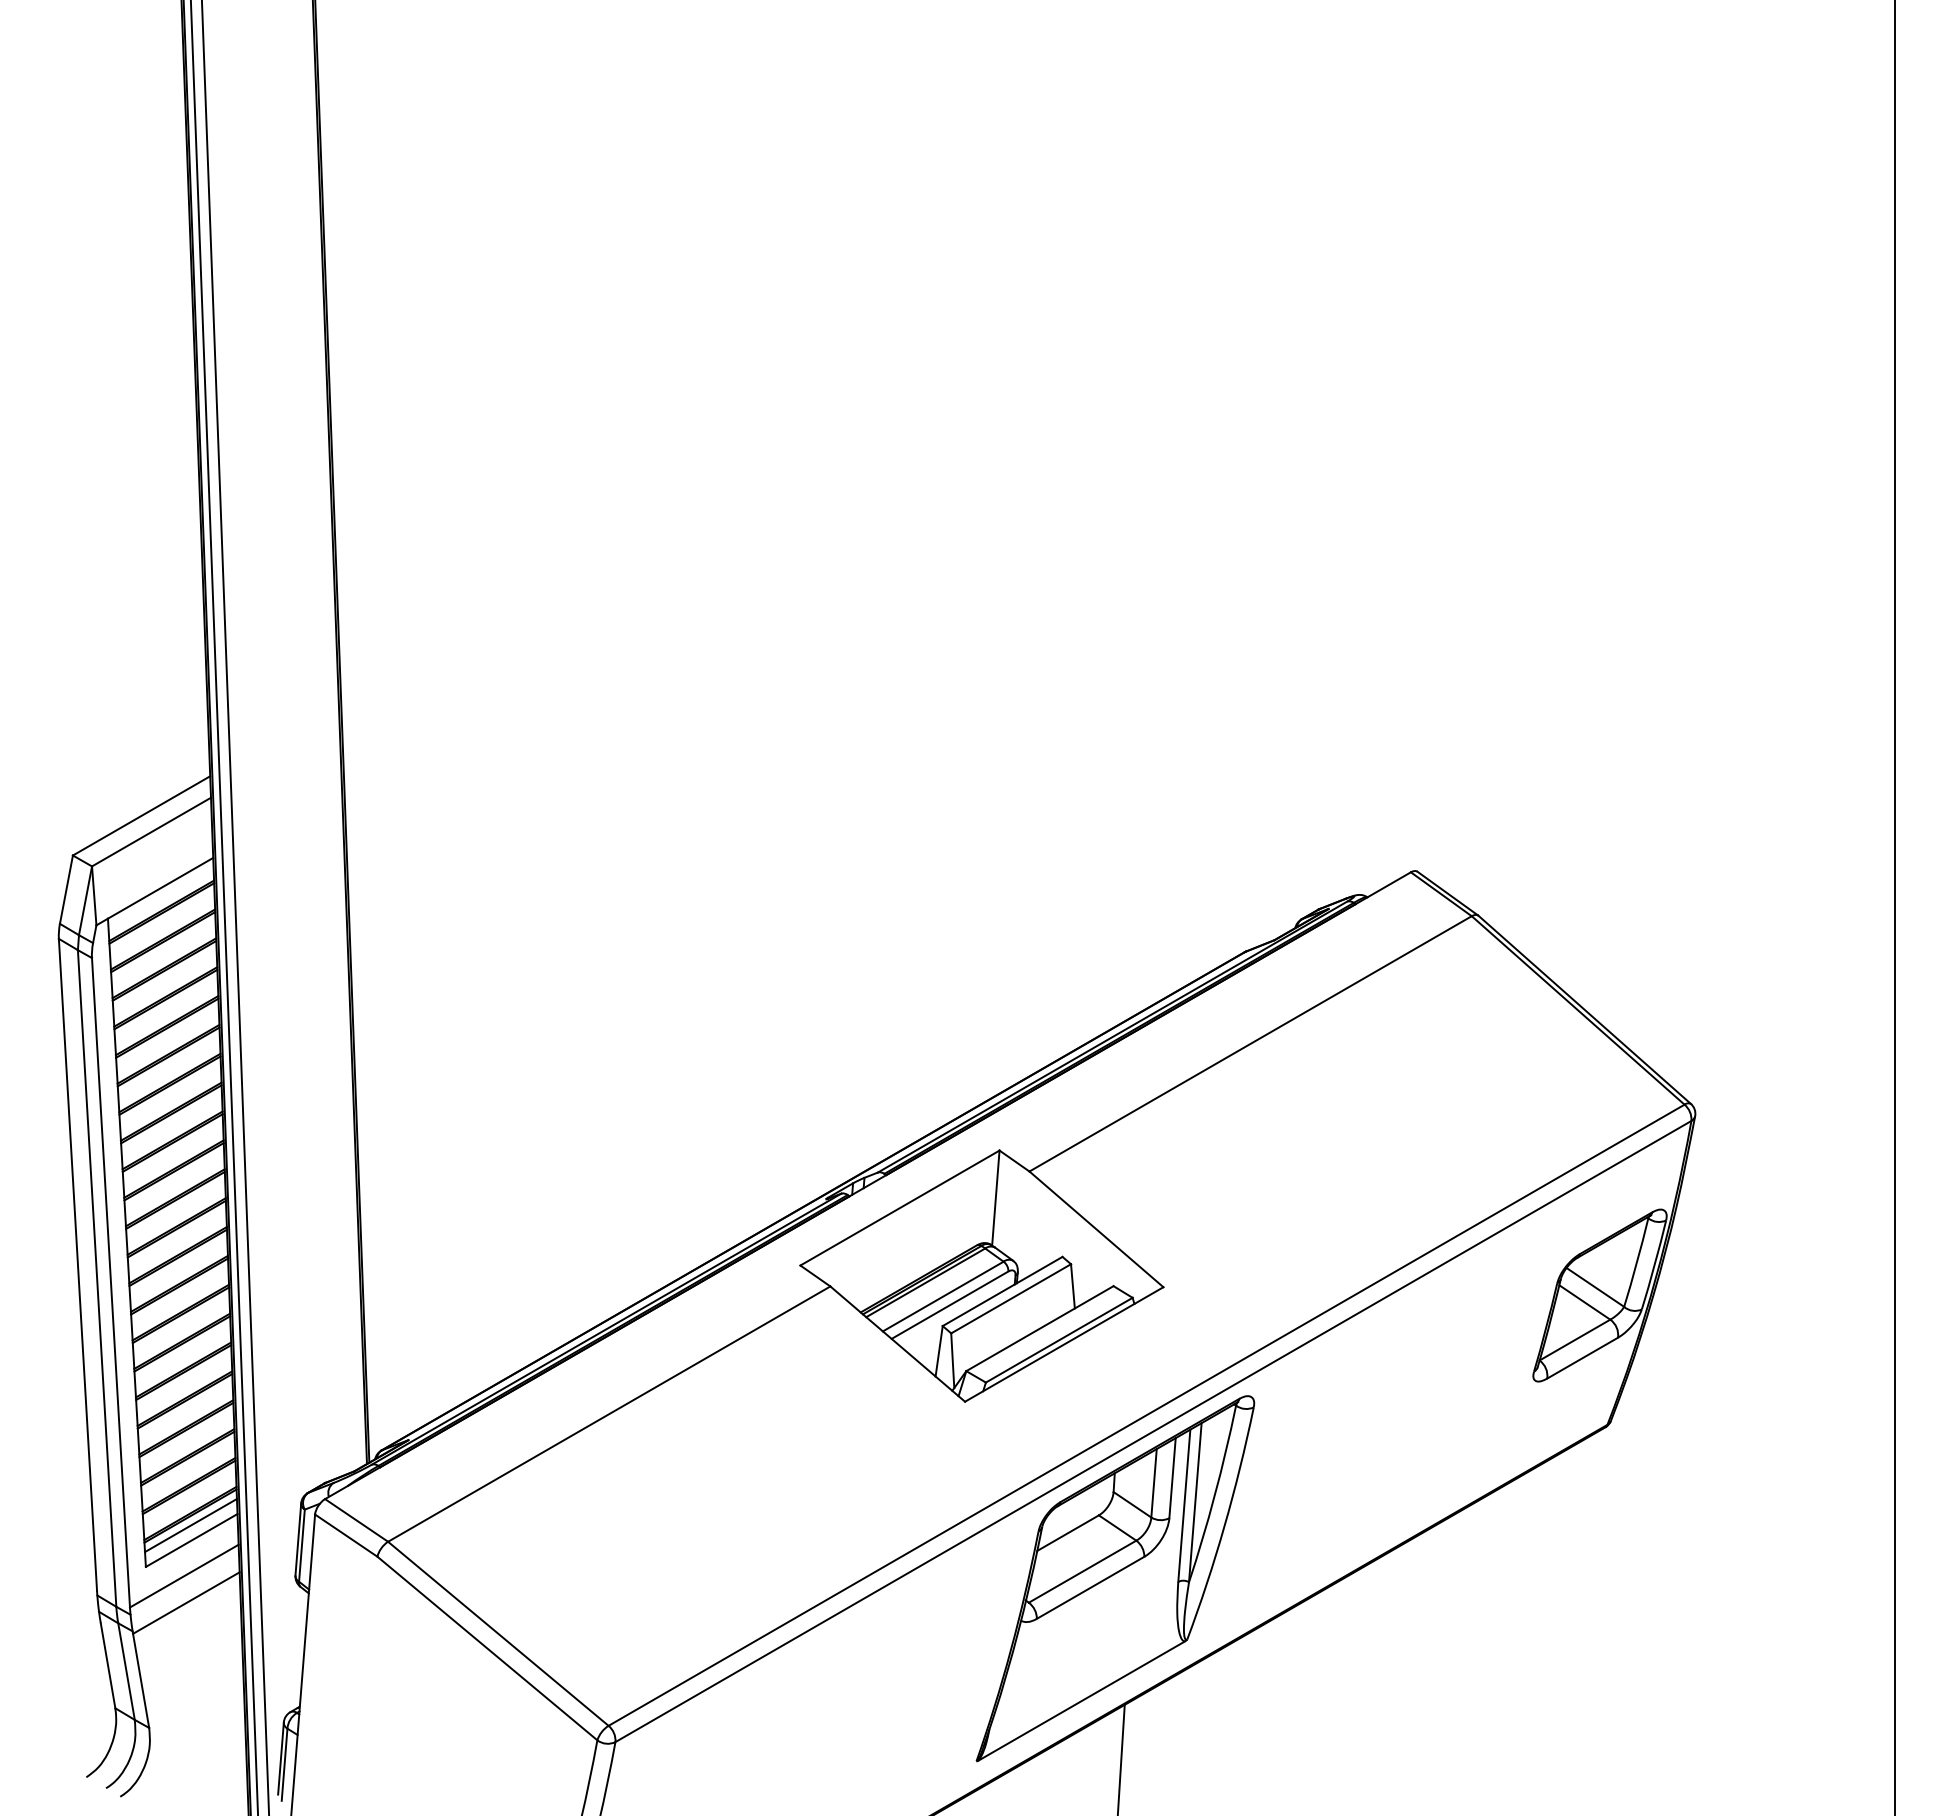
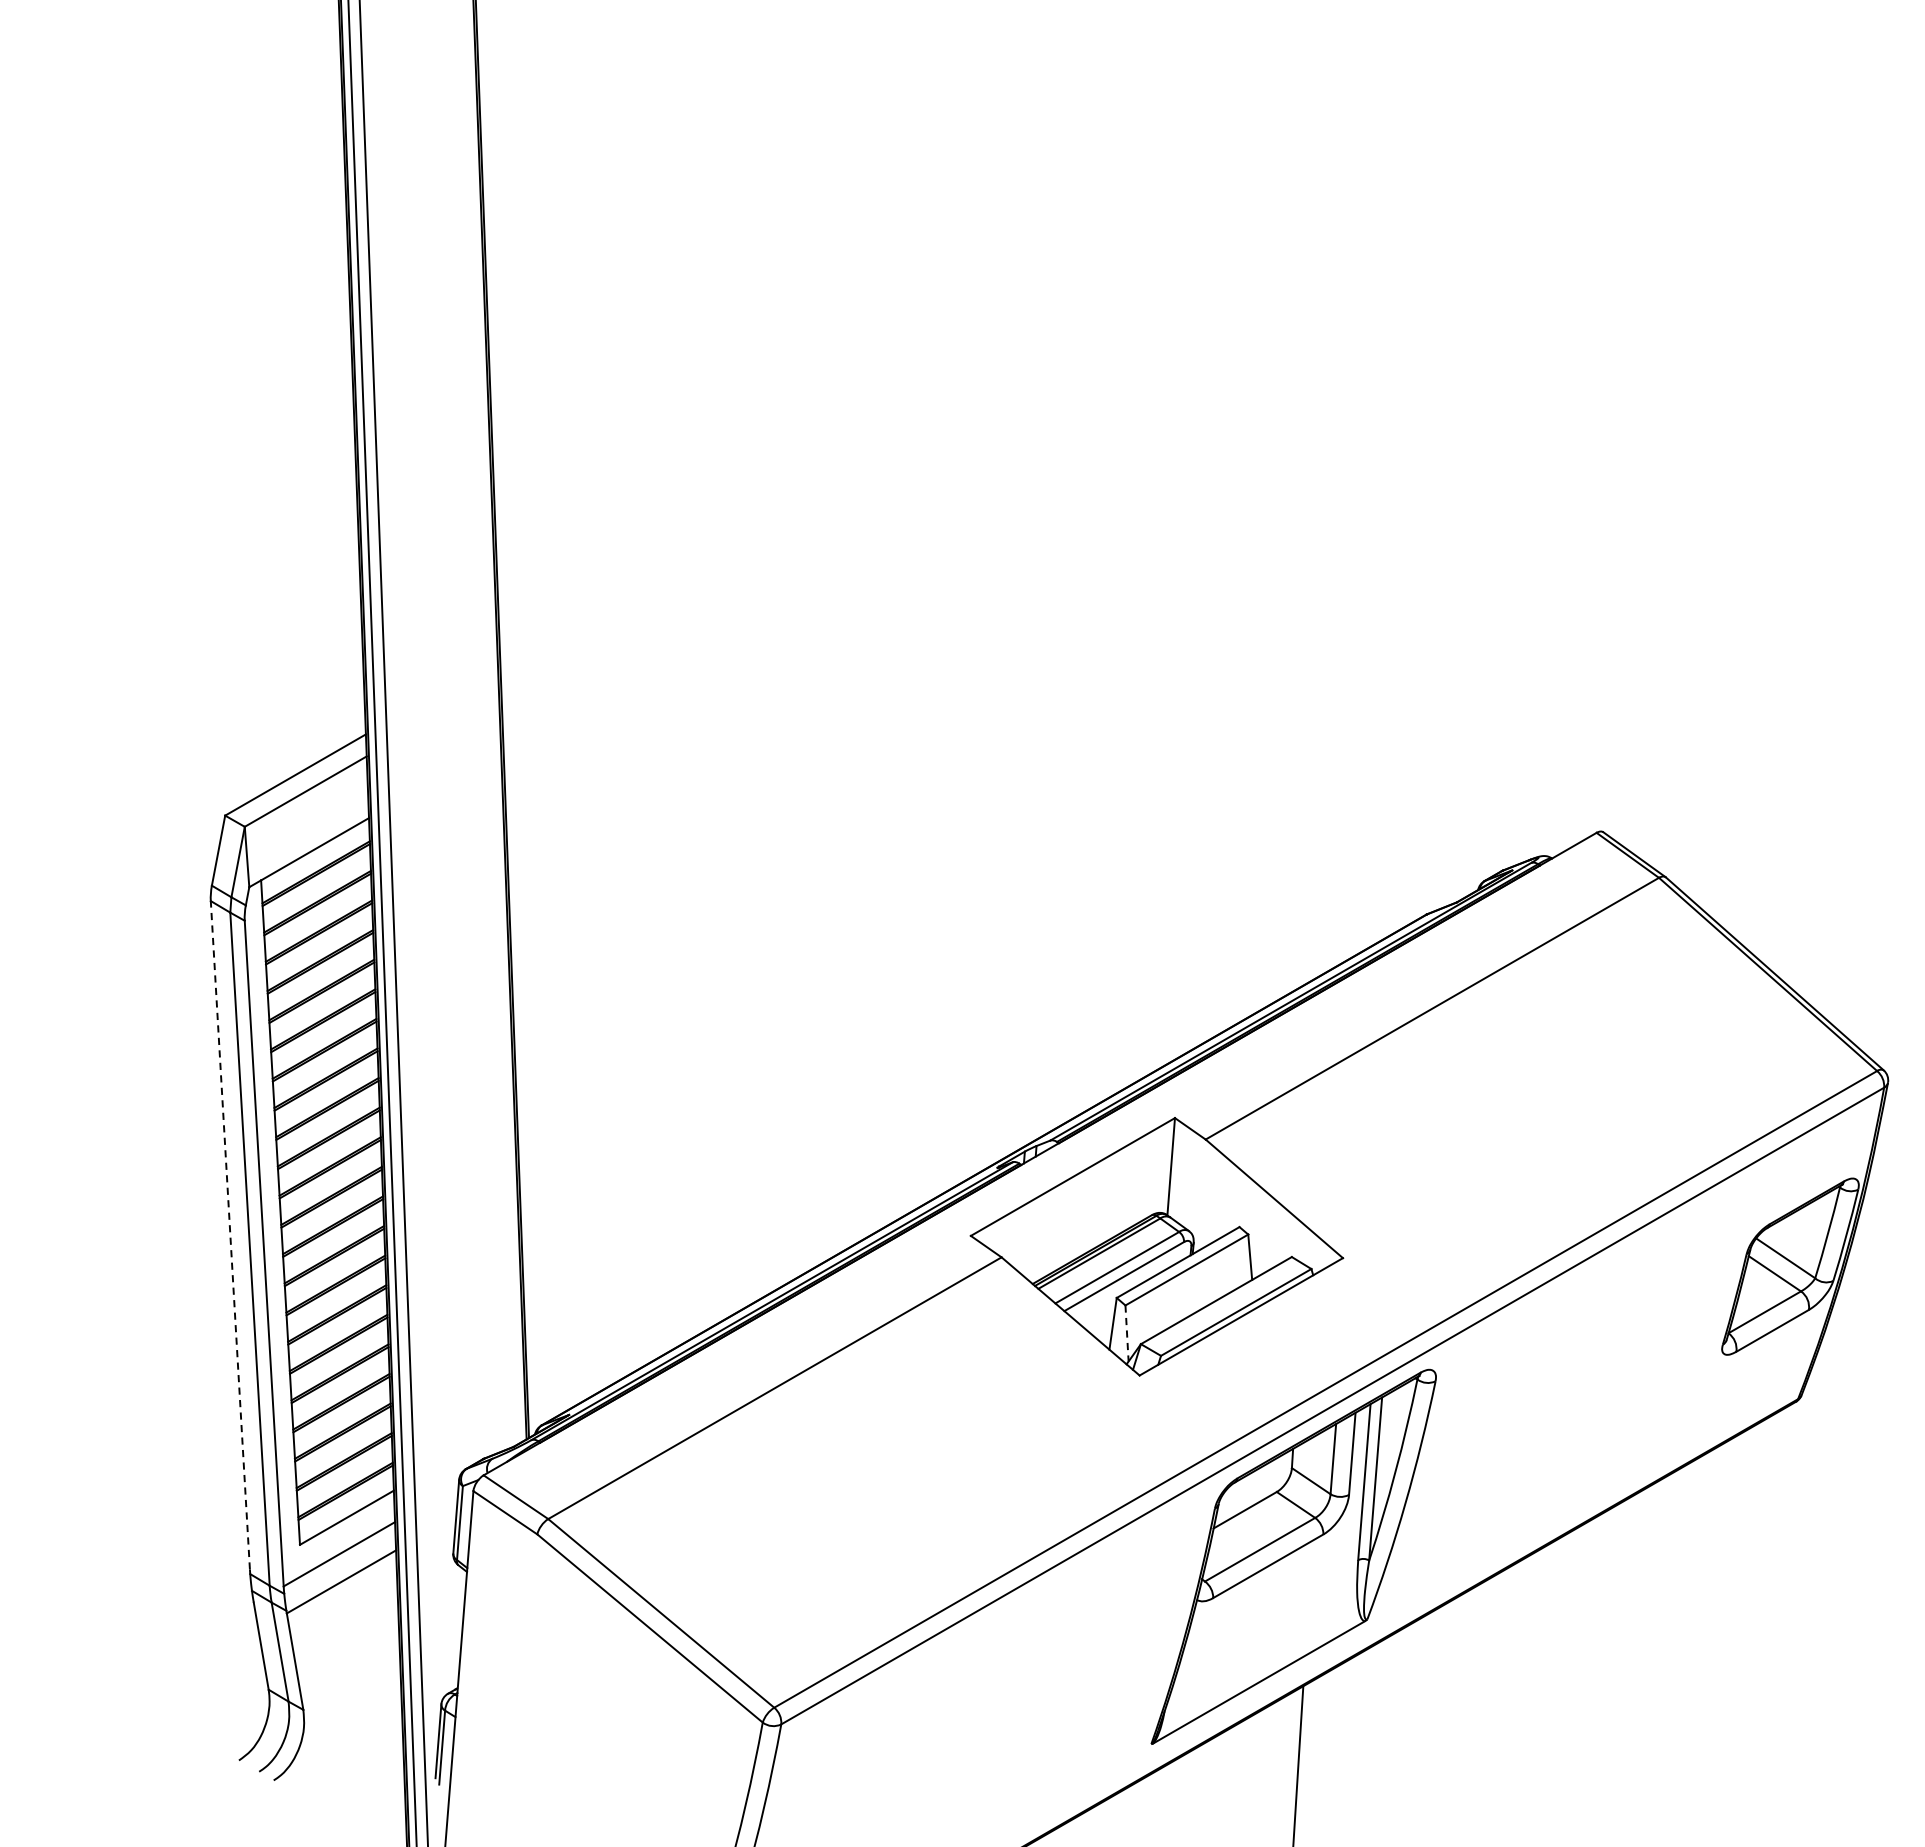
line: (77, 1264) -> (229, 1234), solid -> dashed
line: (952, 1361) -> (1126, 1334), solid -> dashed
line: (190, 1525) -> (345, 1502), removed

